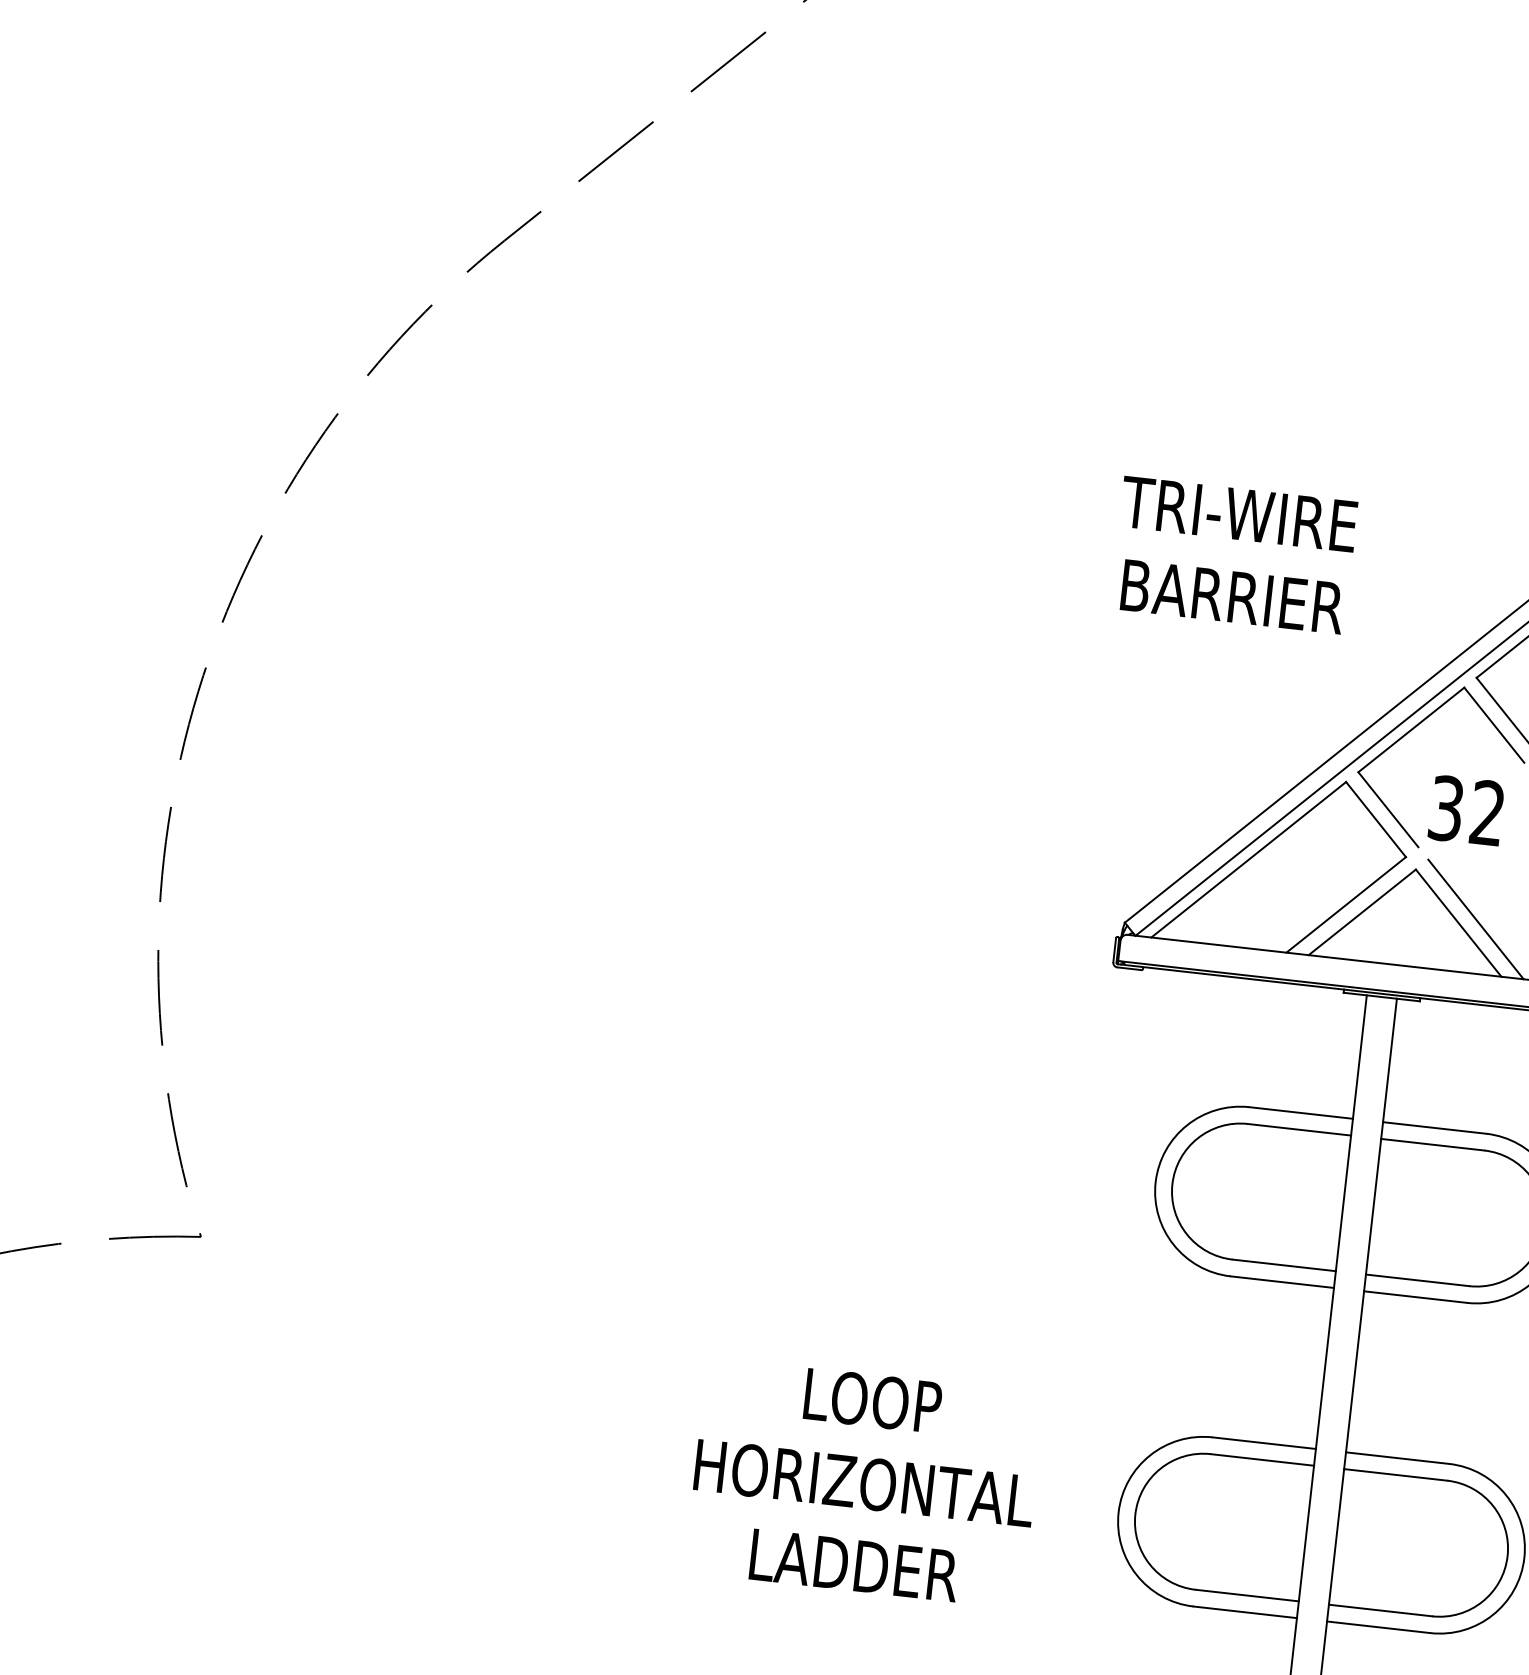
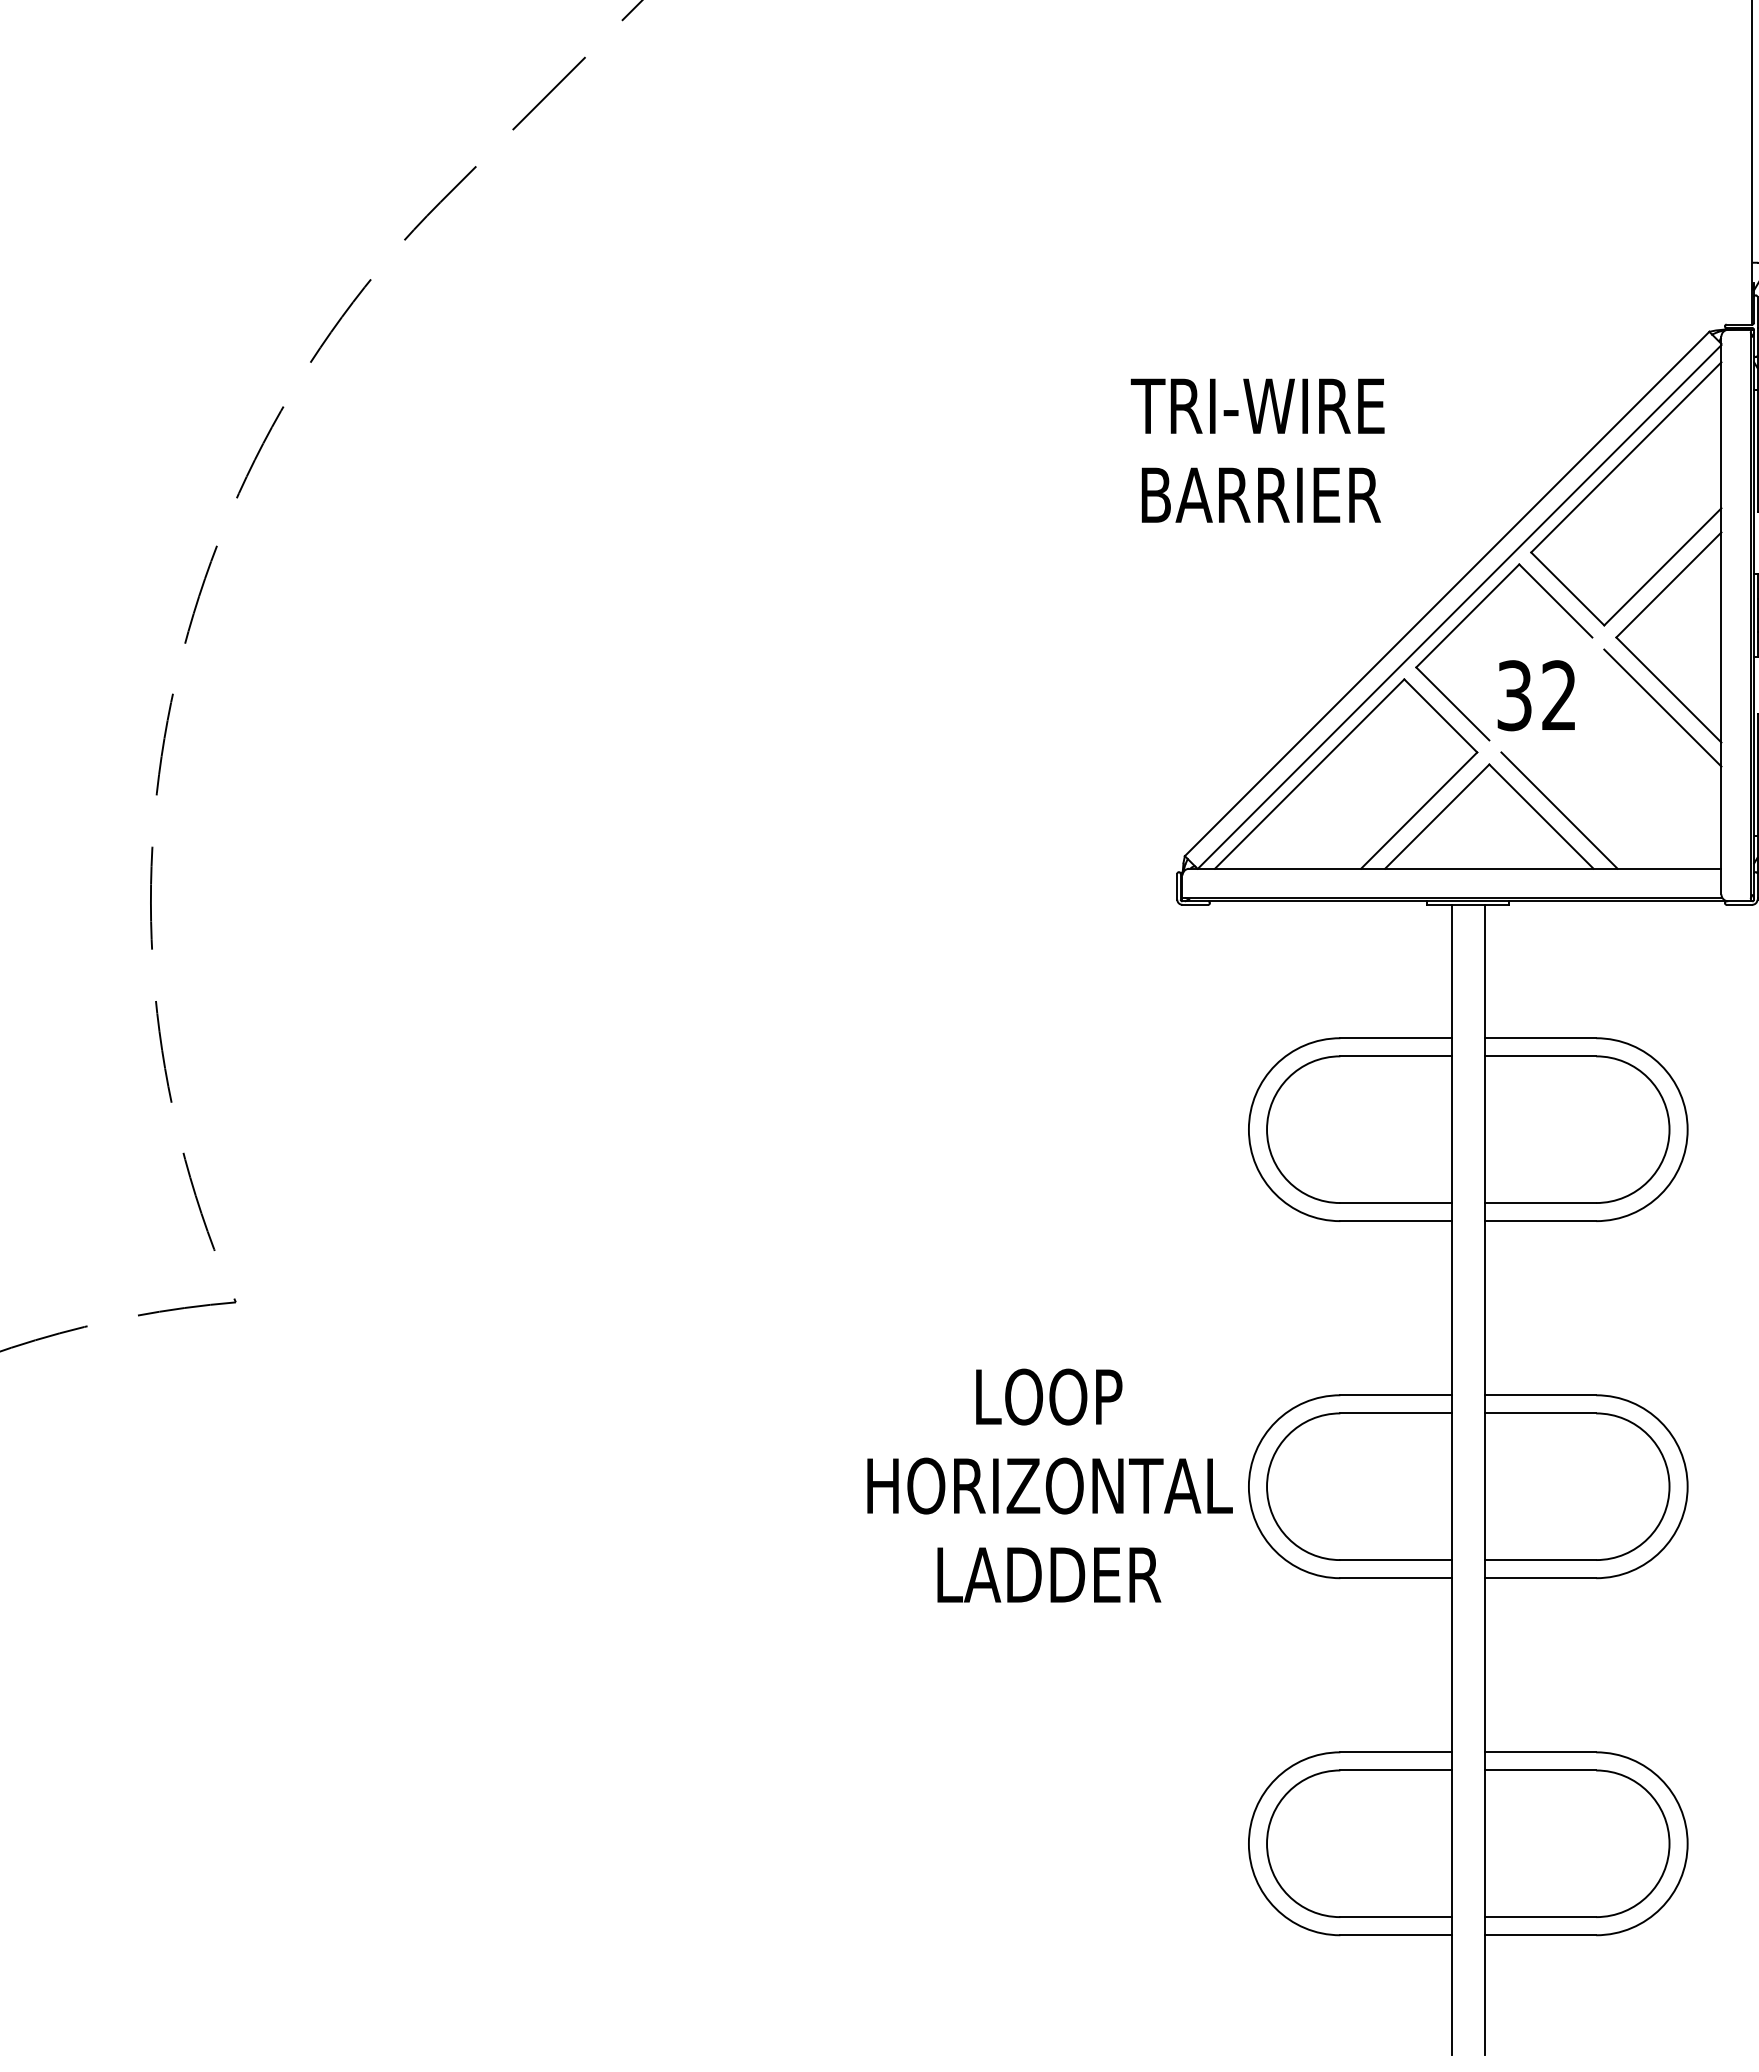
text: (864, 1482) -> (1049, 1485), moved

